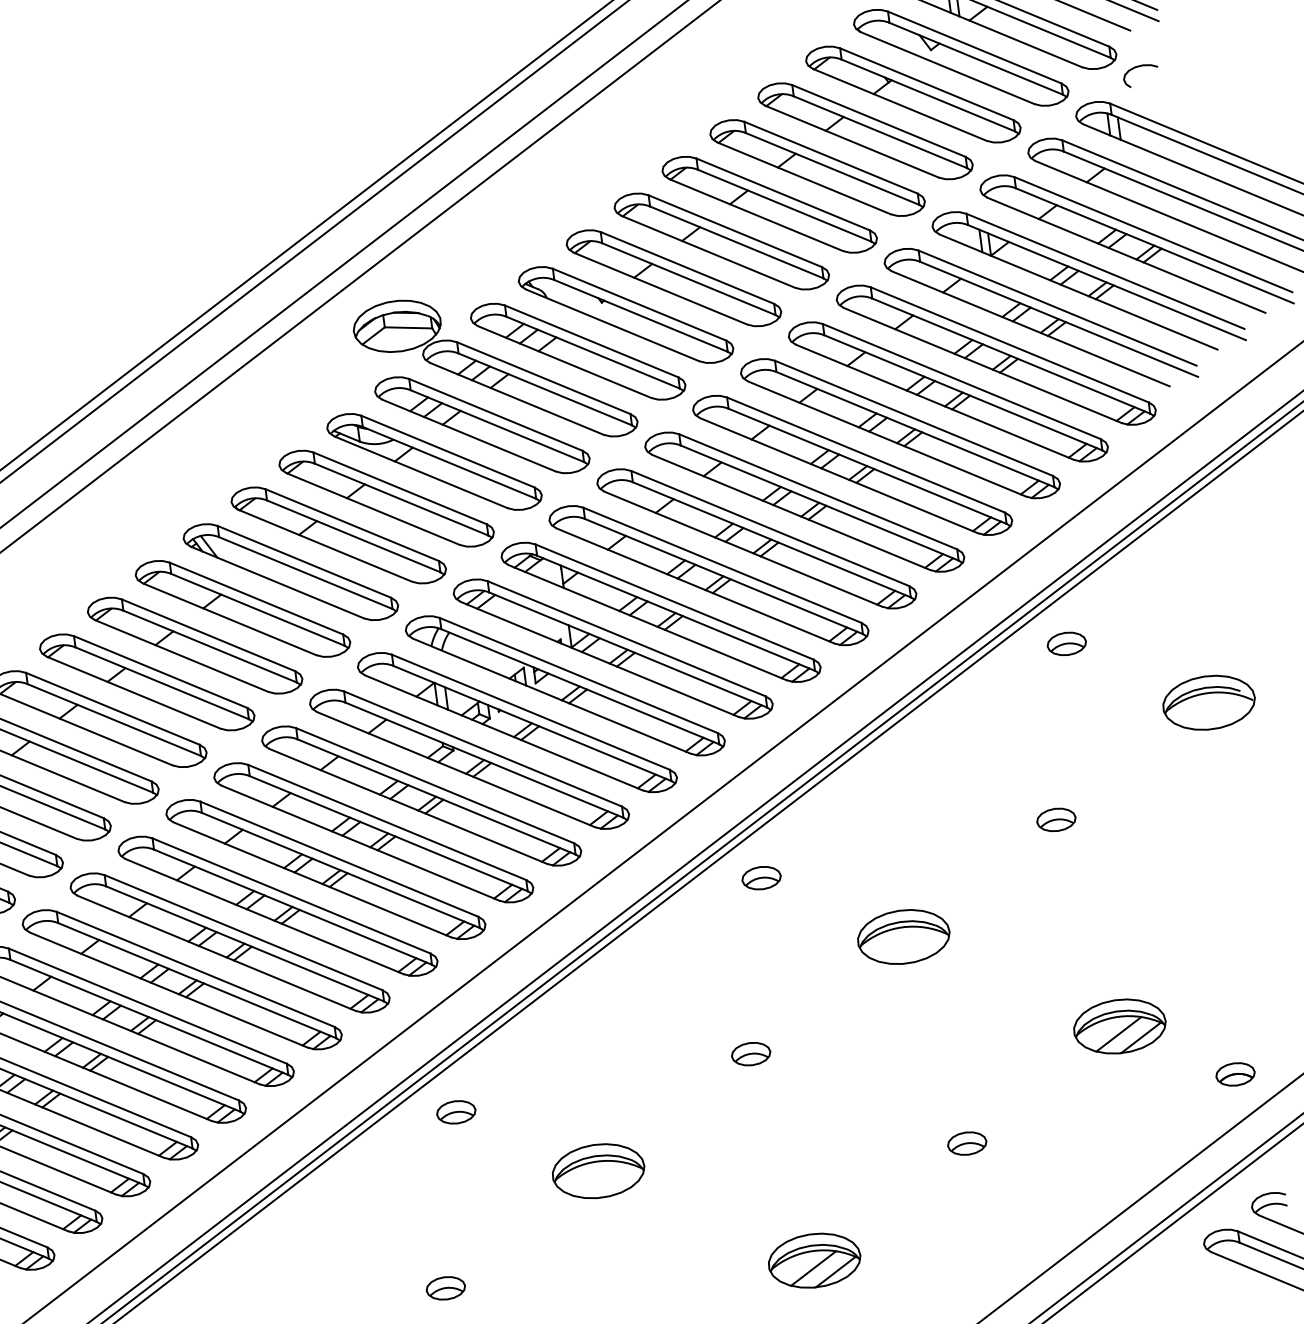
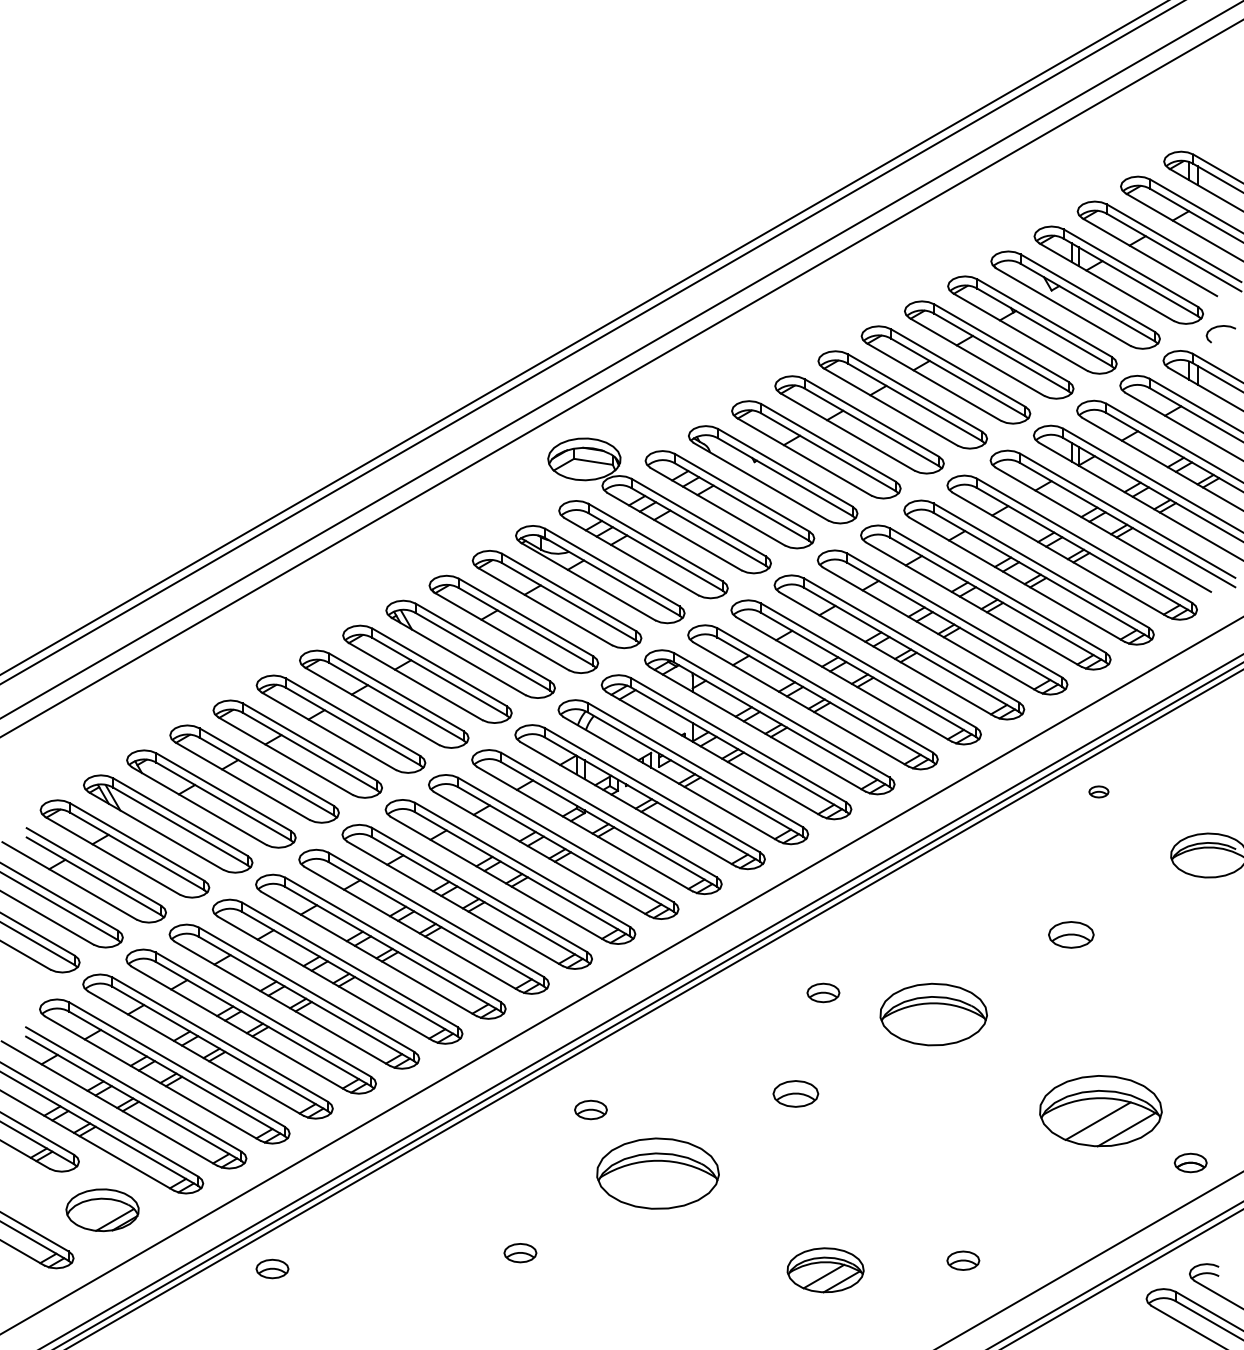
part: (1066, 643) -> (1098, 791), size x0.6
part: (1056, 820) -> (1071, 935), size x1.4
part: (761, 877) -> (823, 992), moved
part: (903, 936) -> (933, 1014), size x1.4
part: (1120, 1026) -> (1101, 1111), size x1.6
part: (750, 1054) -> (795, 1094), size x1.4
part: (455, 1111) -> (590, 1109), moved
part: (967, 1143) -> (963, 1260), moved
part: (598, 1171) -> (658, 1173), size x1.6

